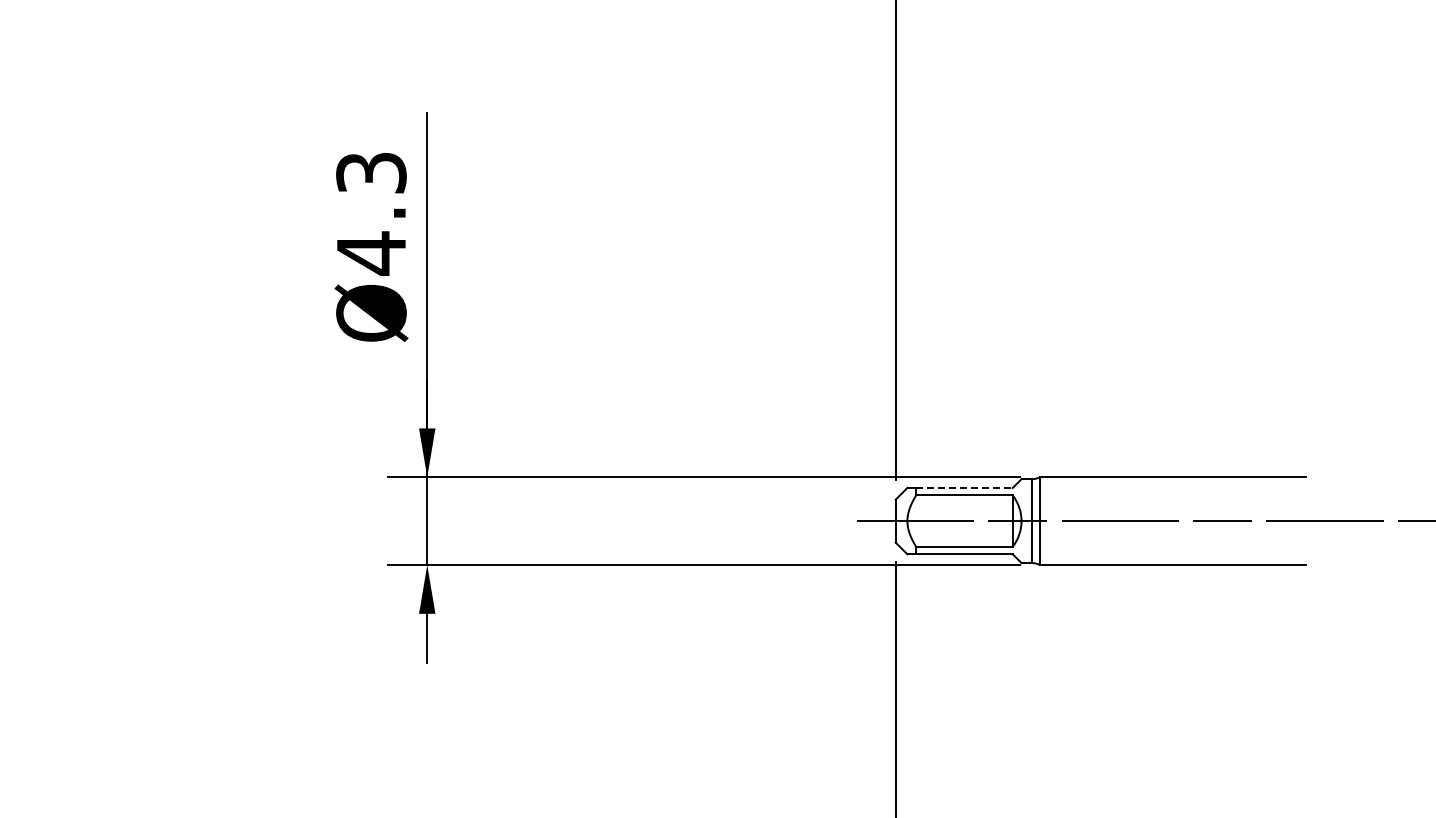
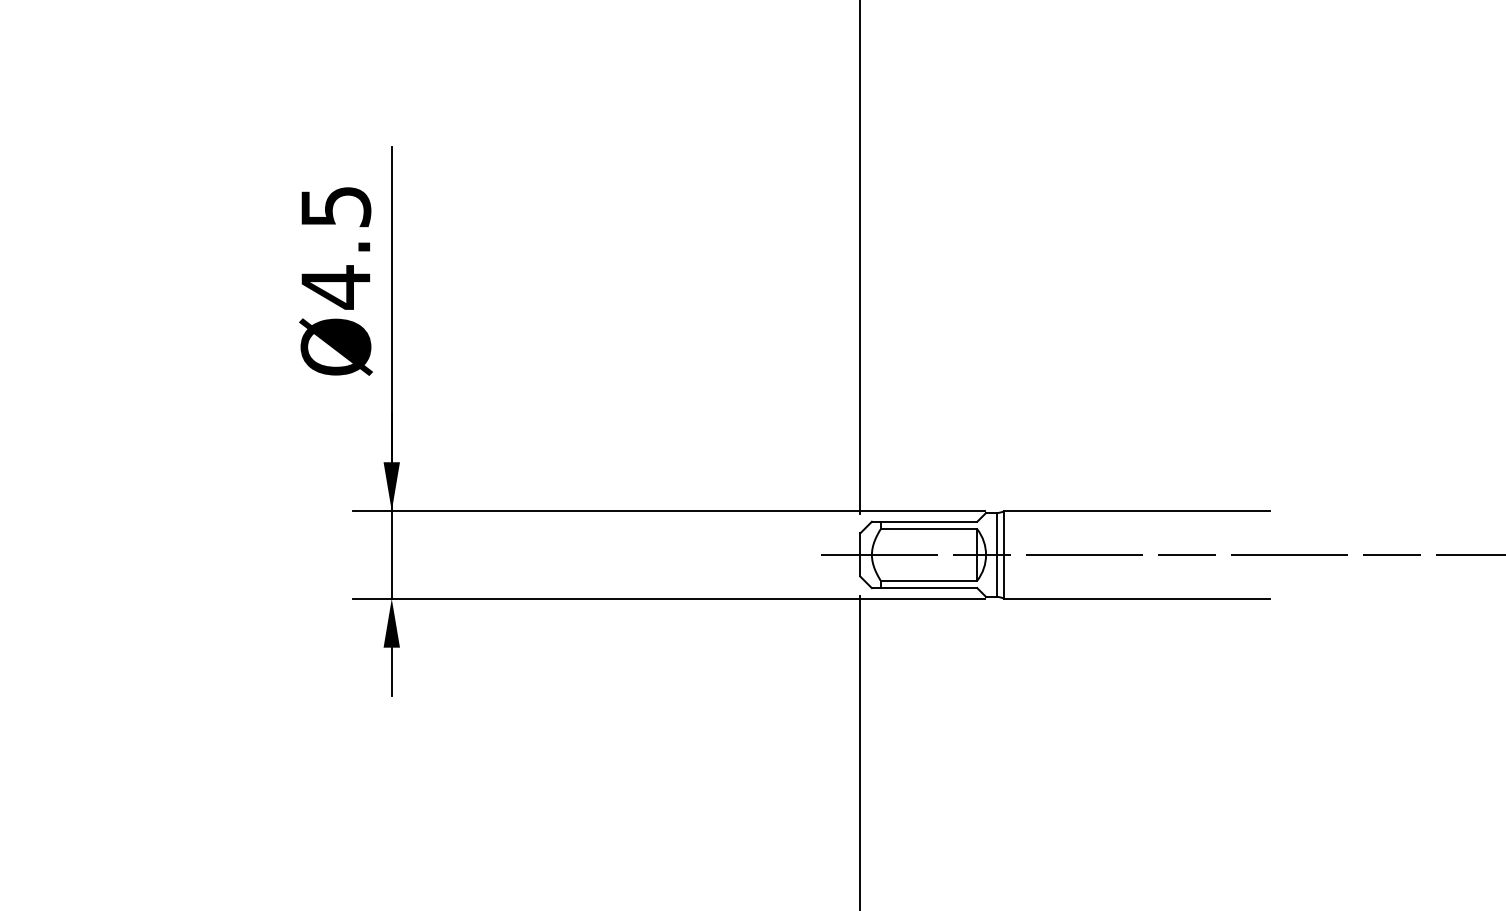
text: (370, 172) -> (335, 206), Ø4.3 -> Ø4.5
line: (964, 487) -> (929, 521), dashed -> solid

